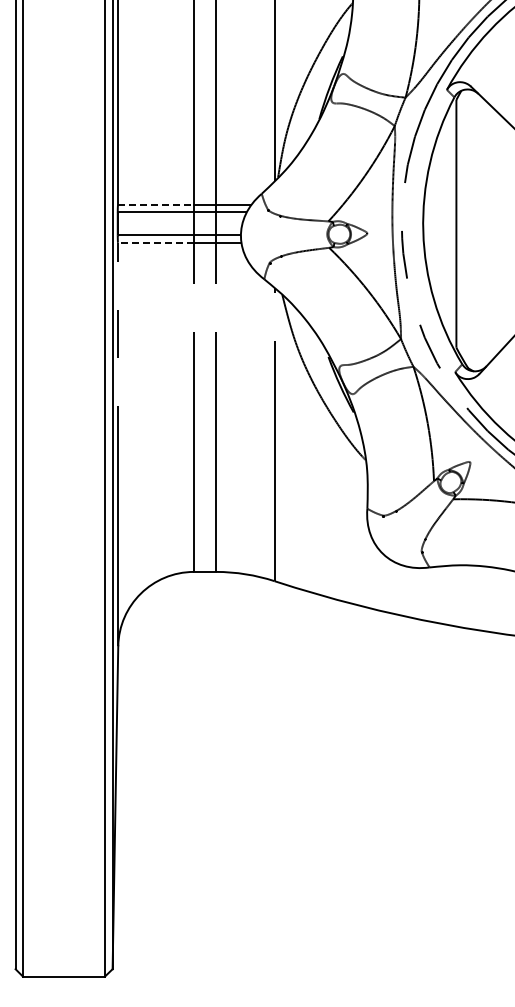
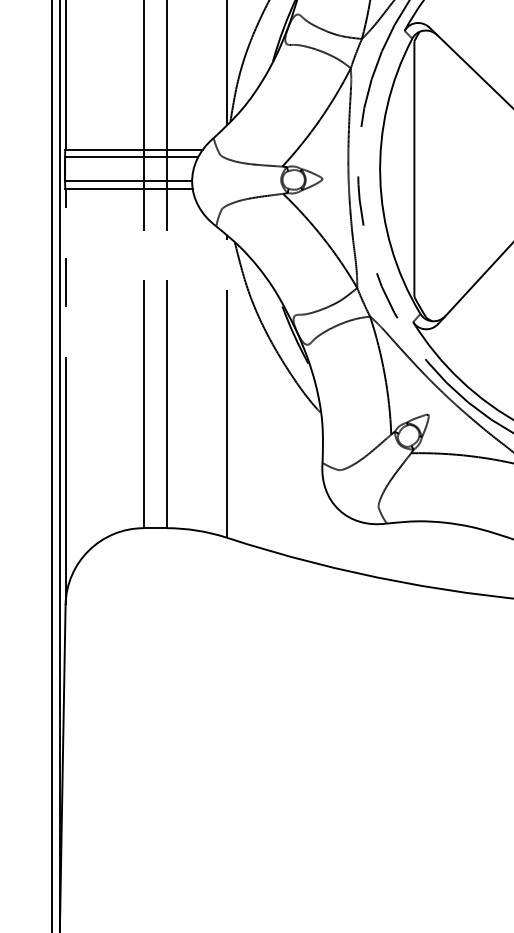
line: (155, 204) -> (104, 149), dashed -> solid
line: (155, 242) -> (104, 188), dashed -> solid

